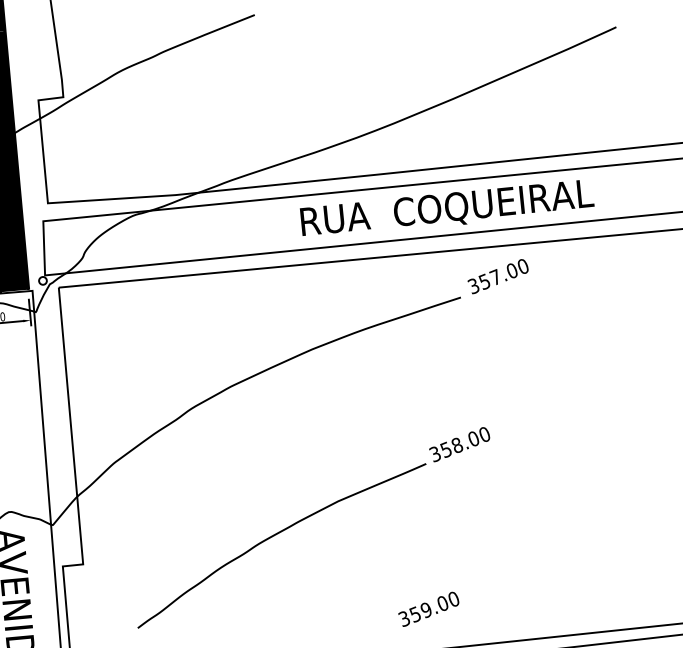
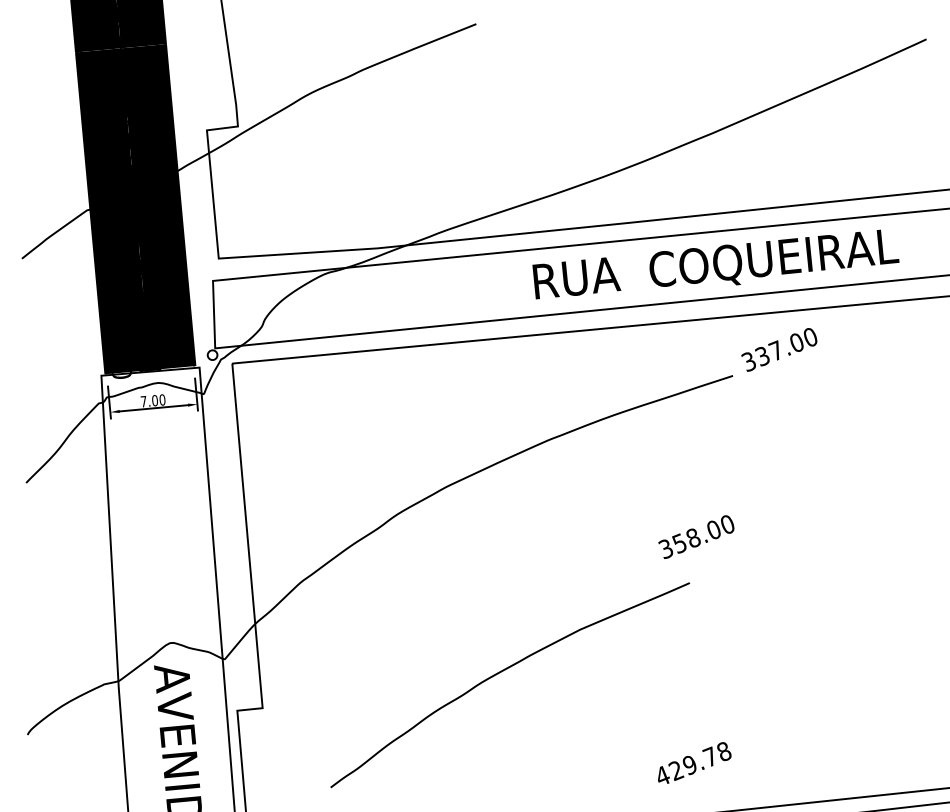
text: (484, 280) -> (762, 354), 357.00 -> 337.00
text: (459, 444) -> (696, 536), moved
text: (428, 609) -> (692, 764), 359.00 -> 429.78

